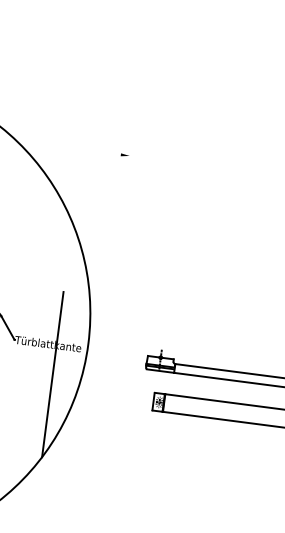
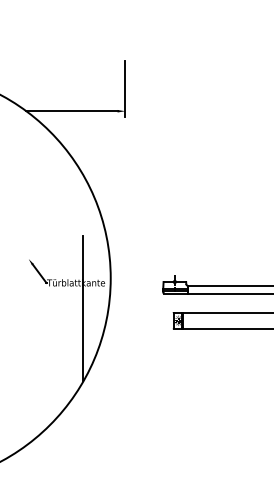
line: (133, 131) -> (125, 89), added
line: (68, 148) -> (71, 111), added

